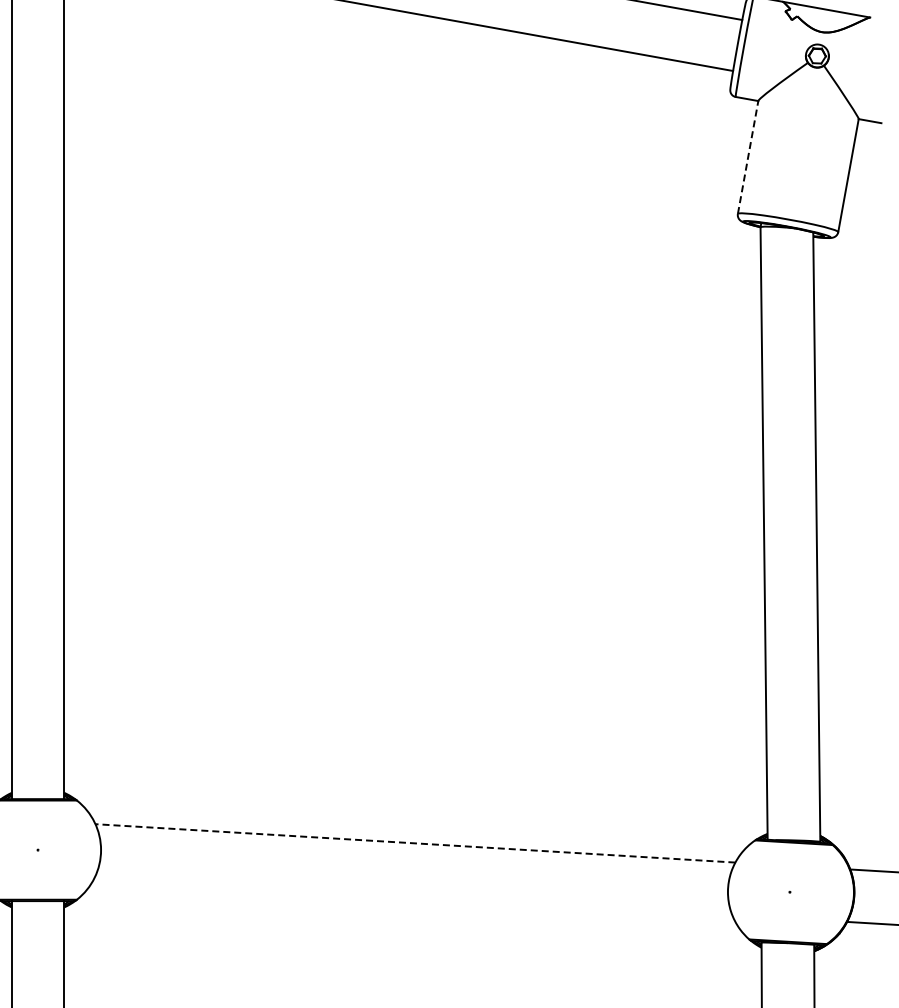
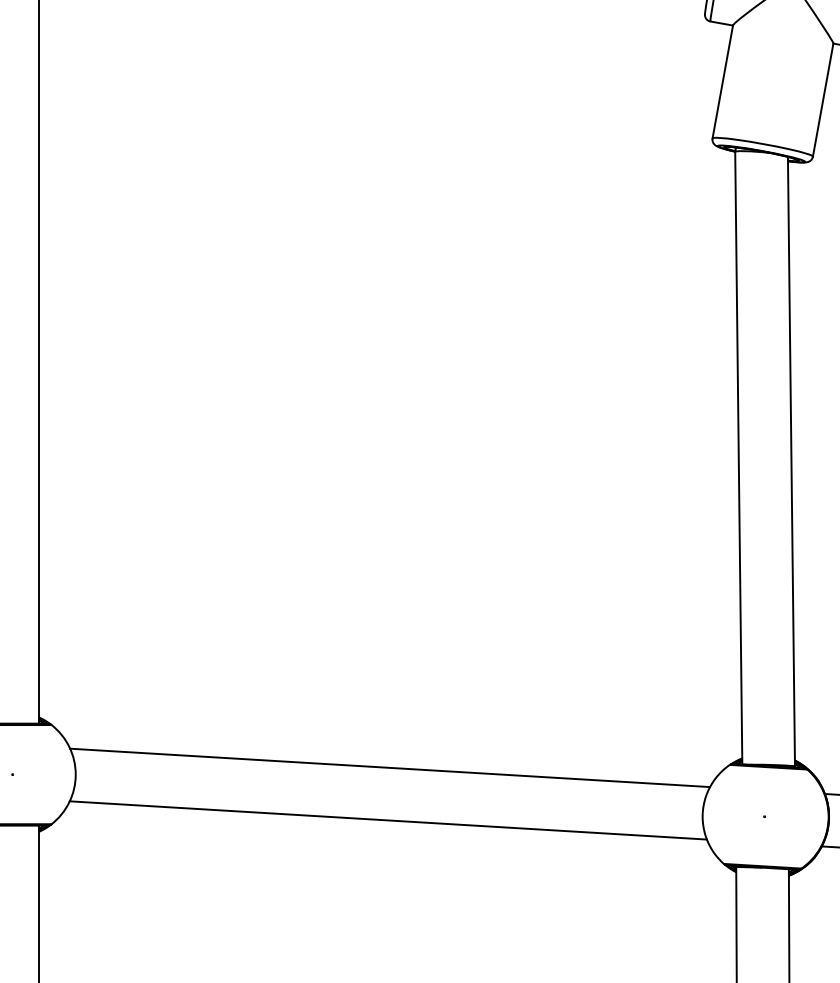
line: (748, 156) -> (723, 81), dashed -> solid
line: (415, 843) -> (390, 768), dashed -> solid
line: (413, 895) -> (388, 820), added

